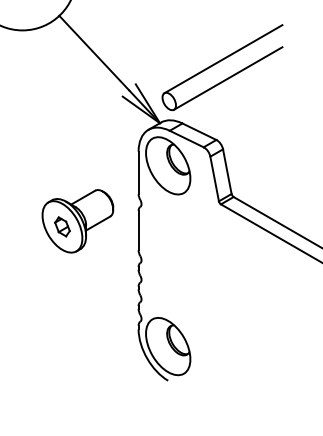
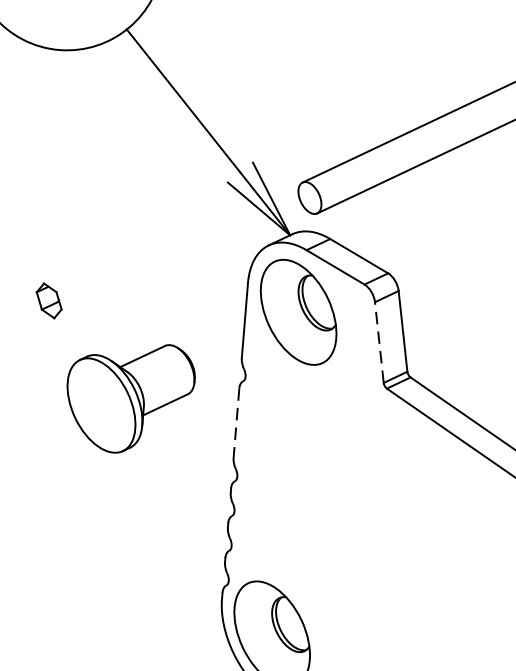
line: (214, 179) -> (379, 343), solid -> dashed
part: (62, 226) -> (49, 300), moved
line: (138, 230) -> (236, 423), solid -> dashed

